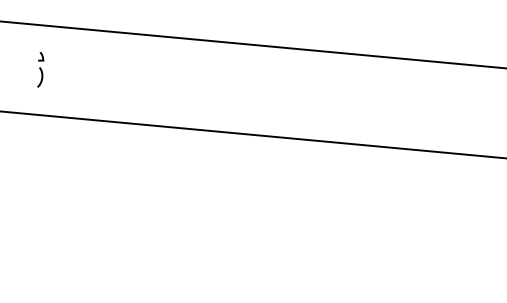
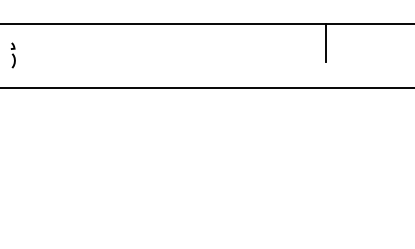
part: (39, 69) -> (12, 55), moved
line: (464, 90) -> (325, 42), added

